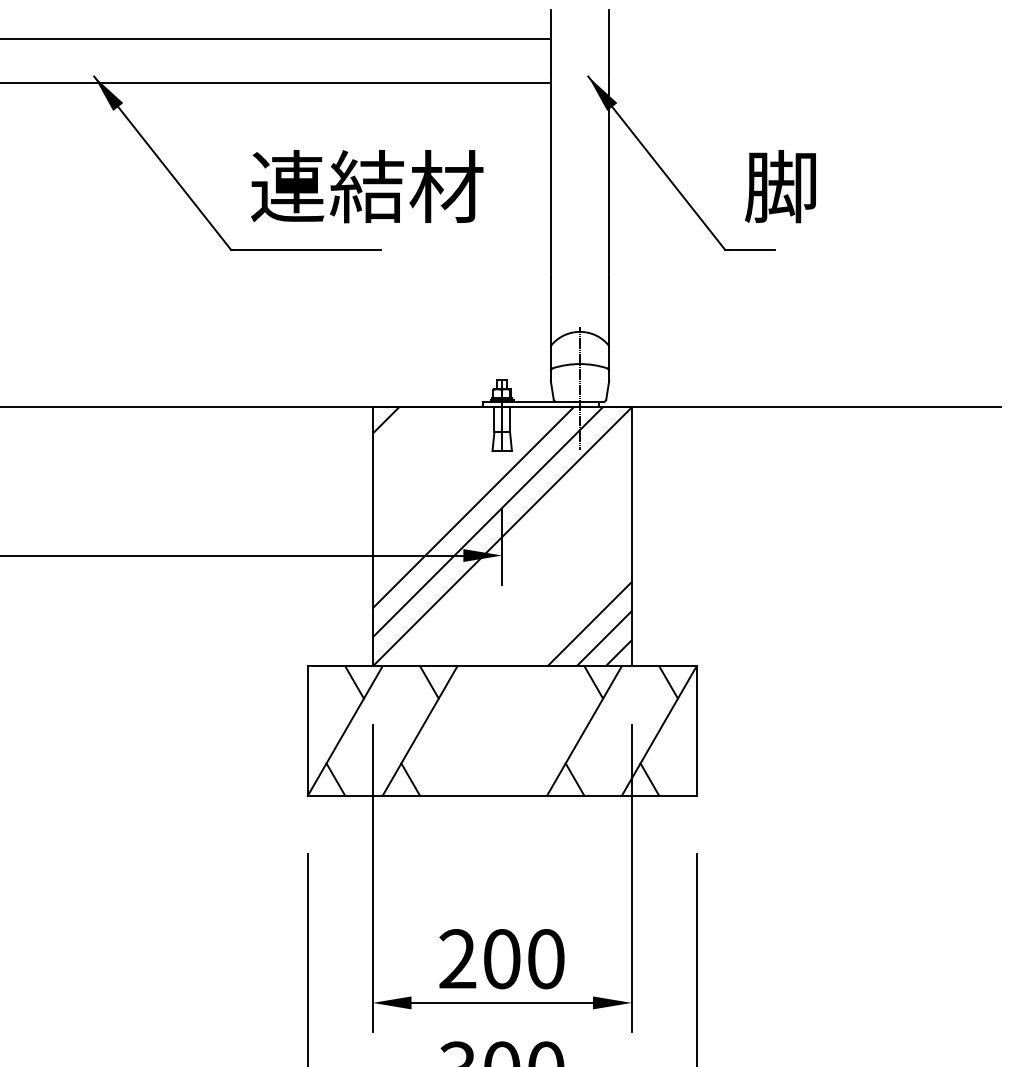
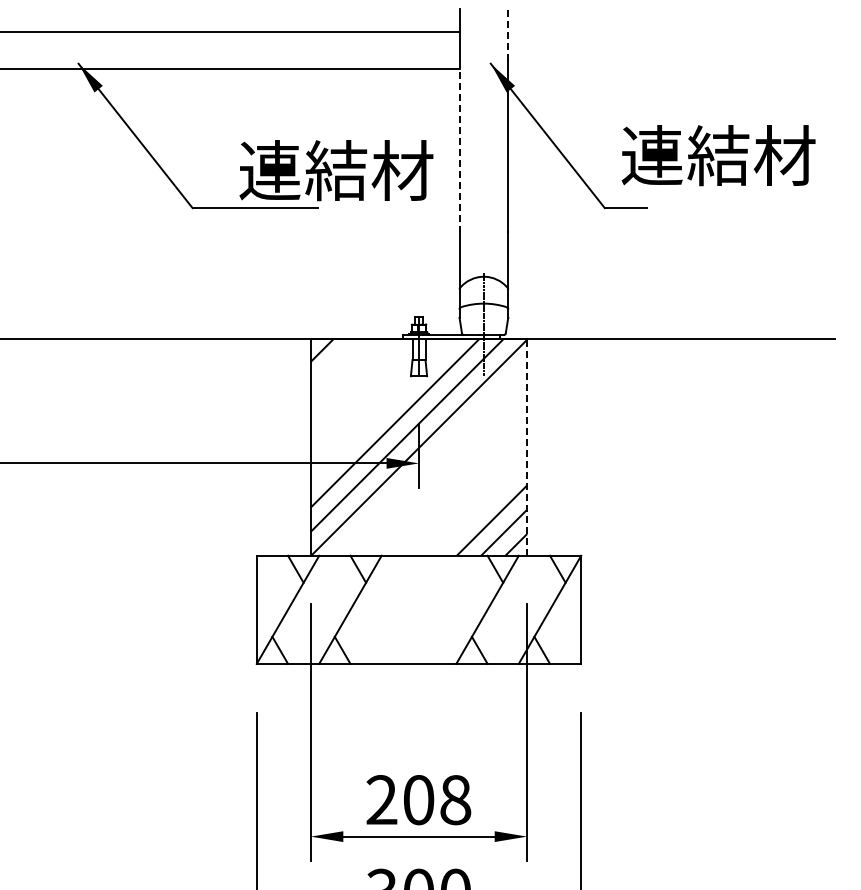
line: (609, 41) -> (508, 34), solid -> dashed
line: (550, 175) -> (459, 146), solid -> dashed
text: (367, 186) -> (336, 170), moved
text: (861, 186) -> (718, 155), 脚 -> 連結材
line: (632, 536) -> (527, 447), solid -> dashed
text: (545, 959) -> (455, 800), 200 -> 208

